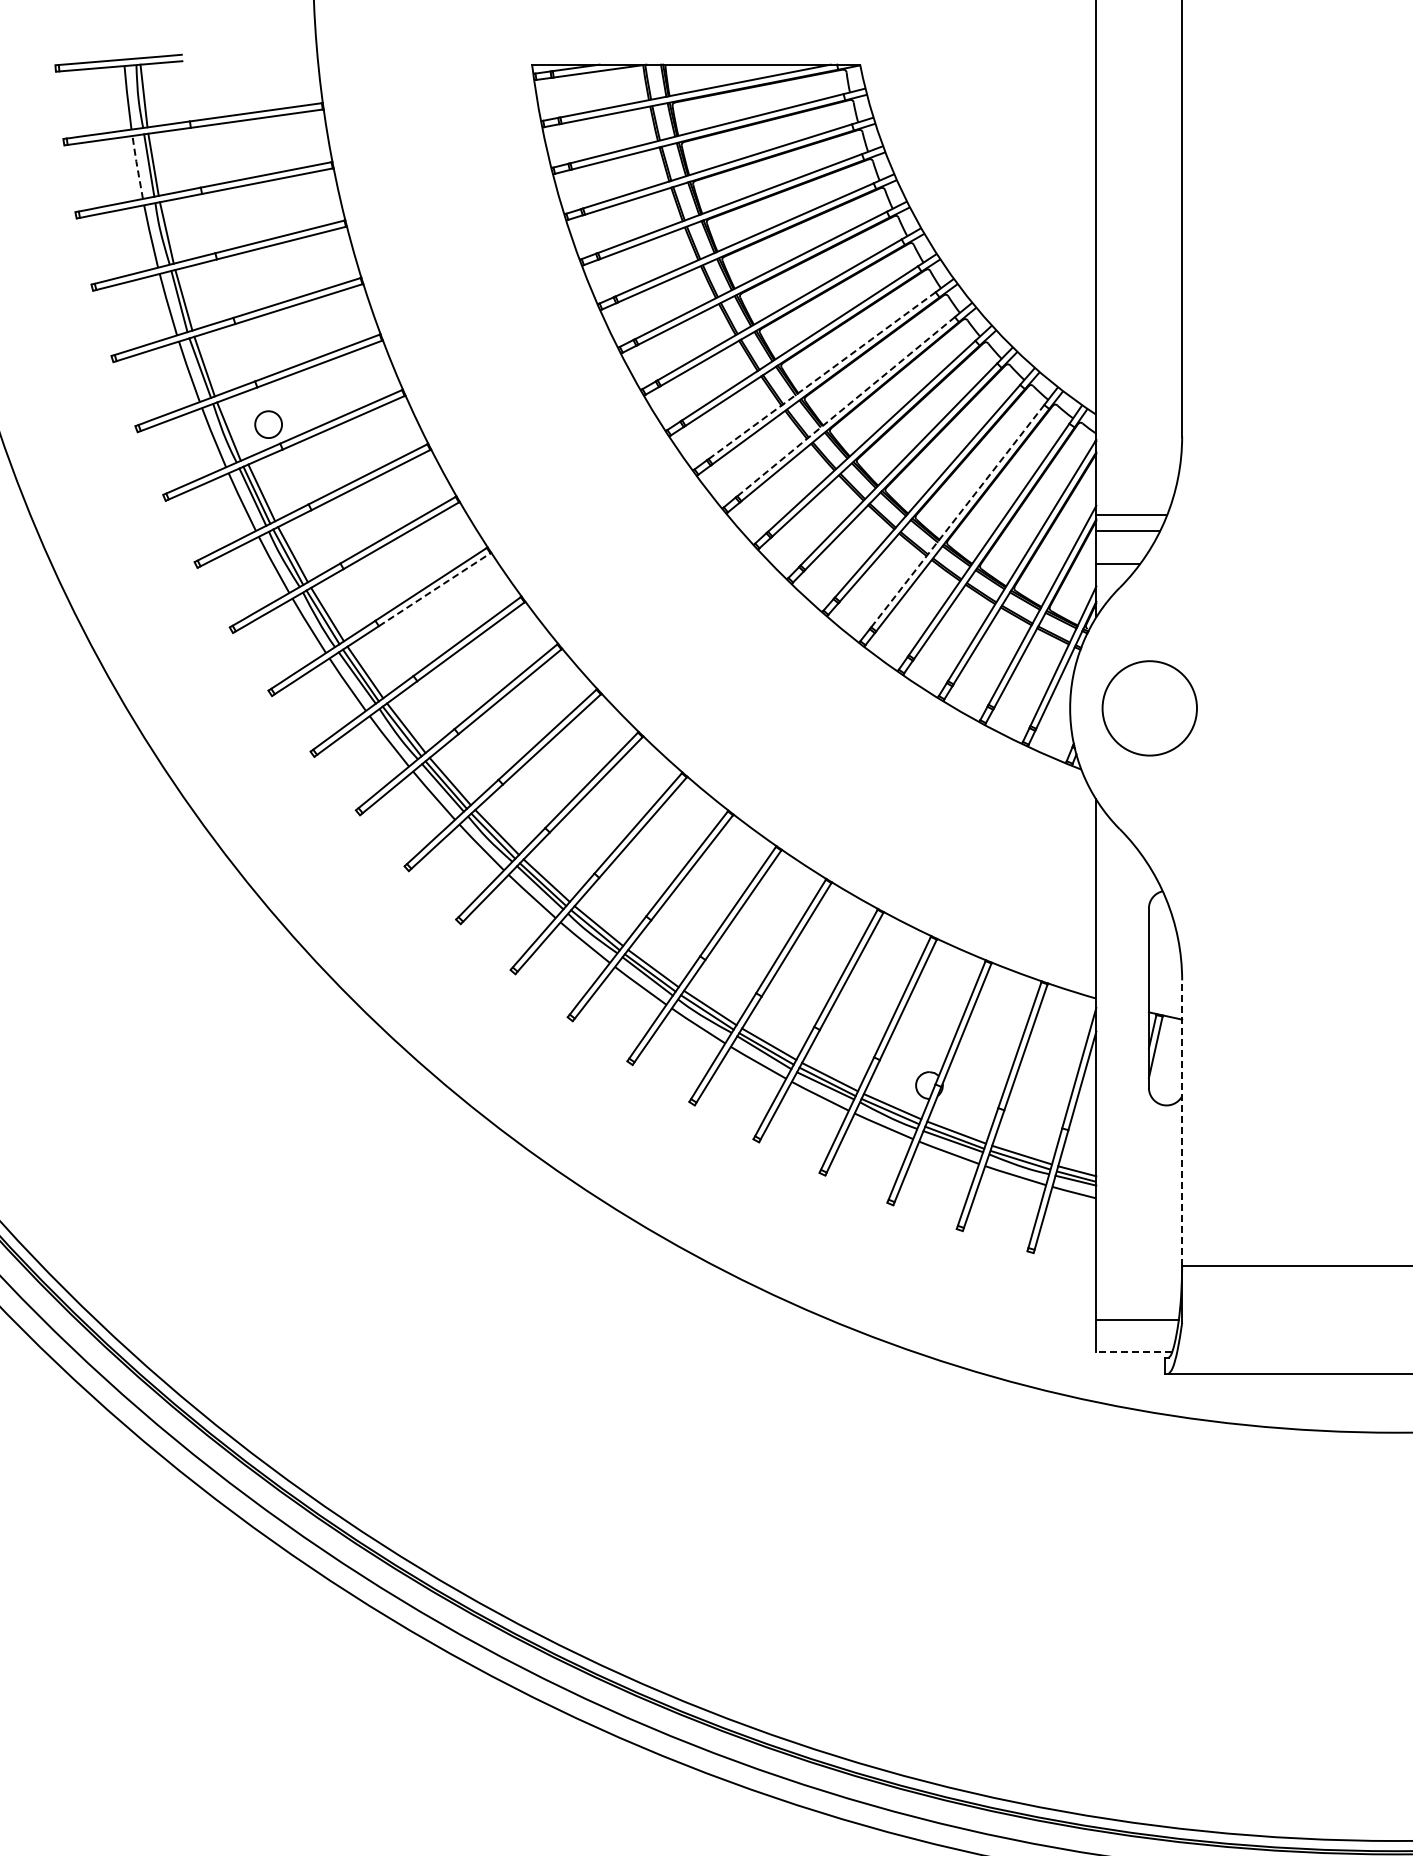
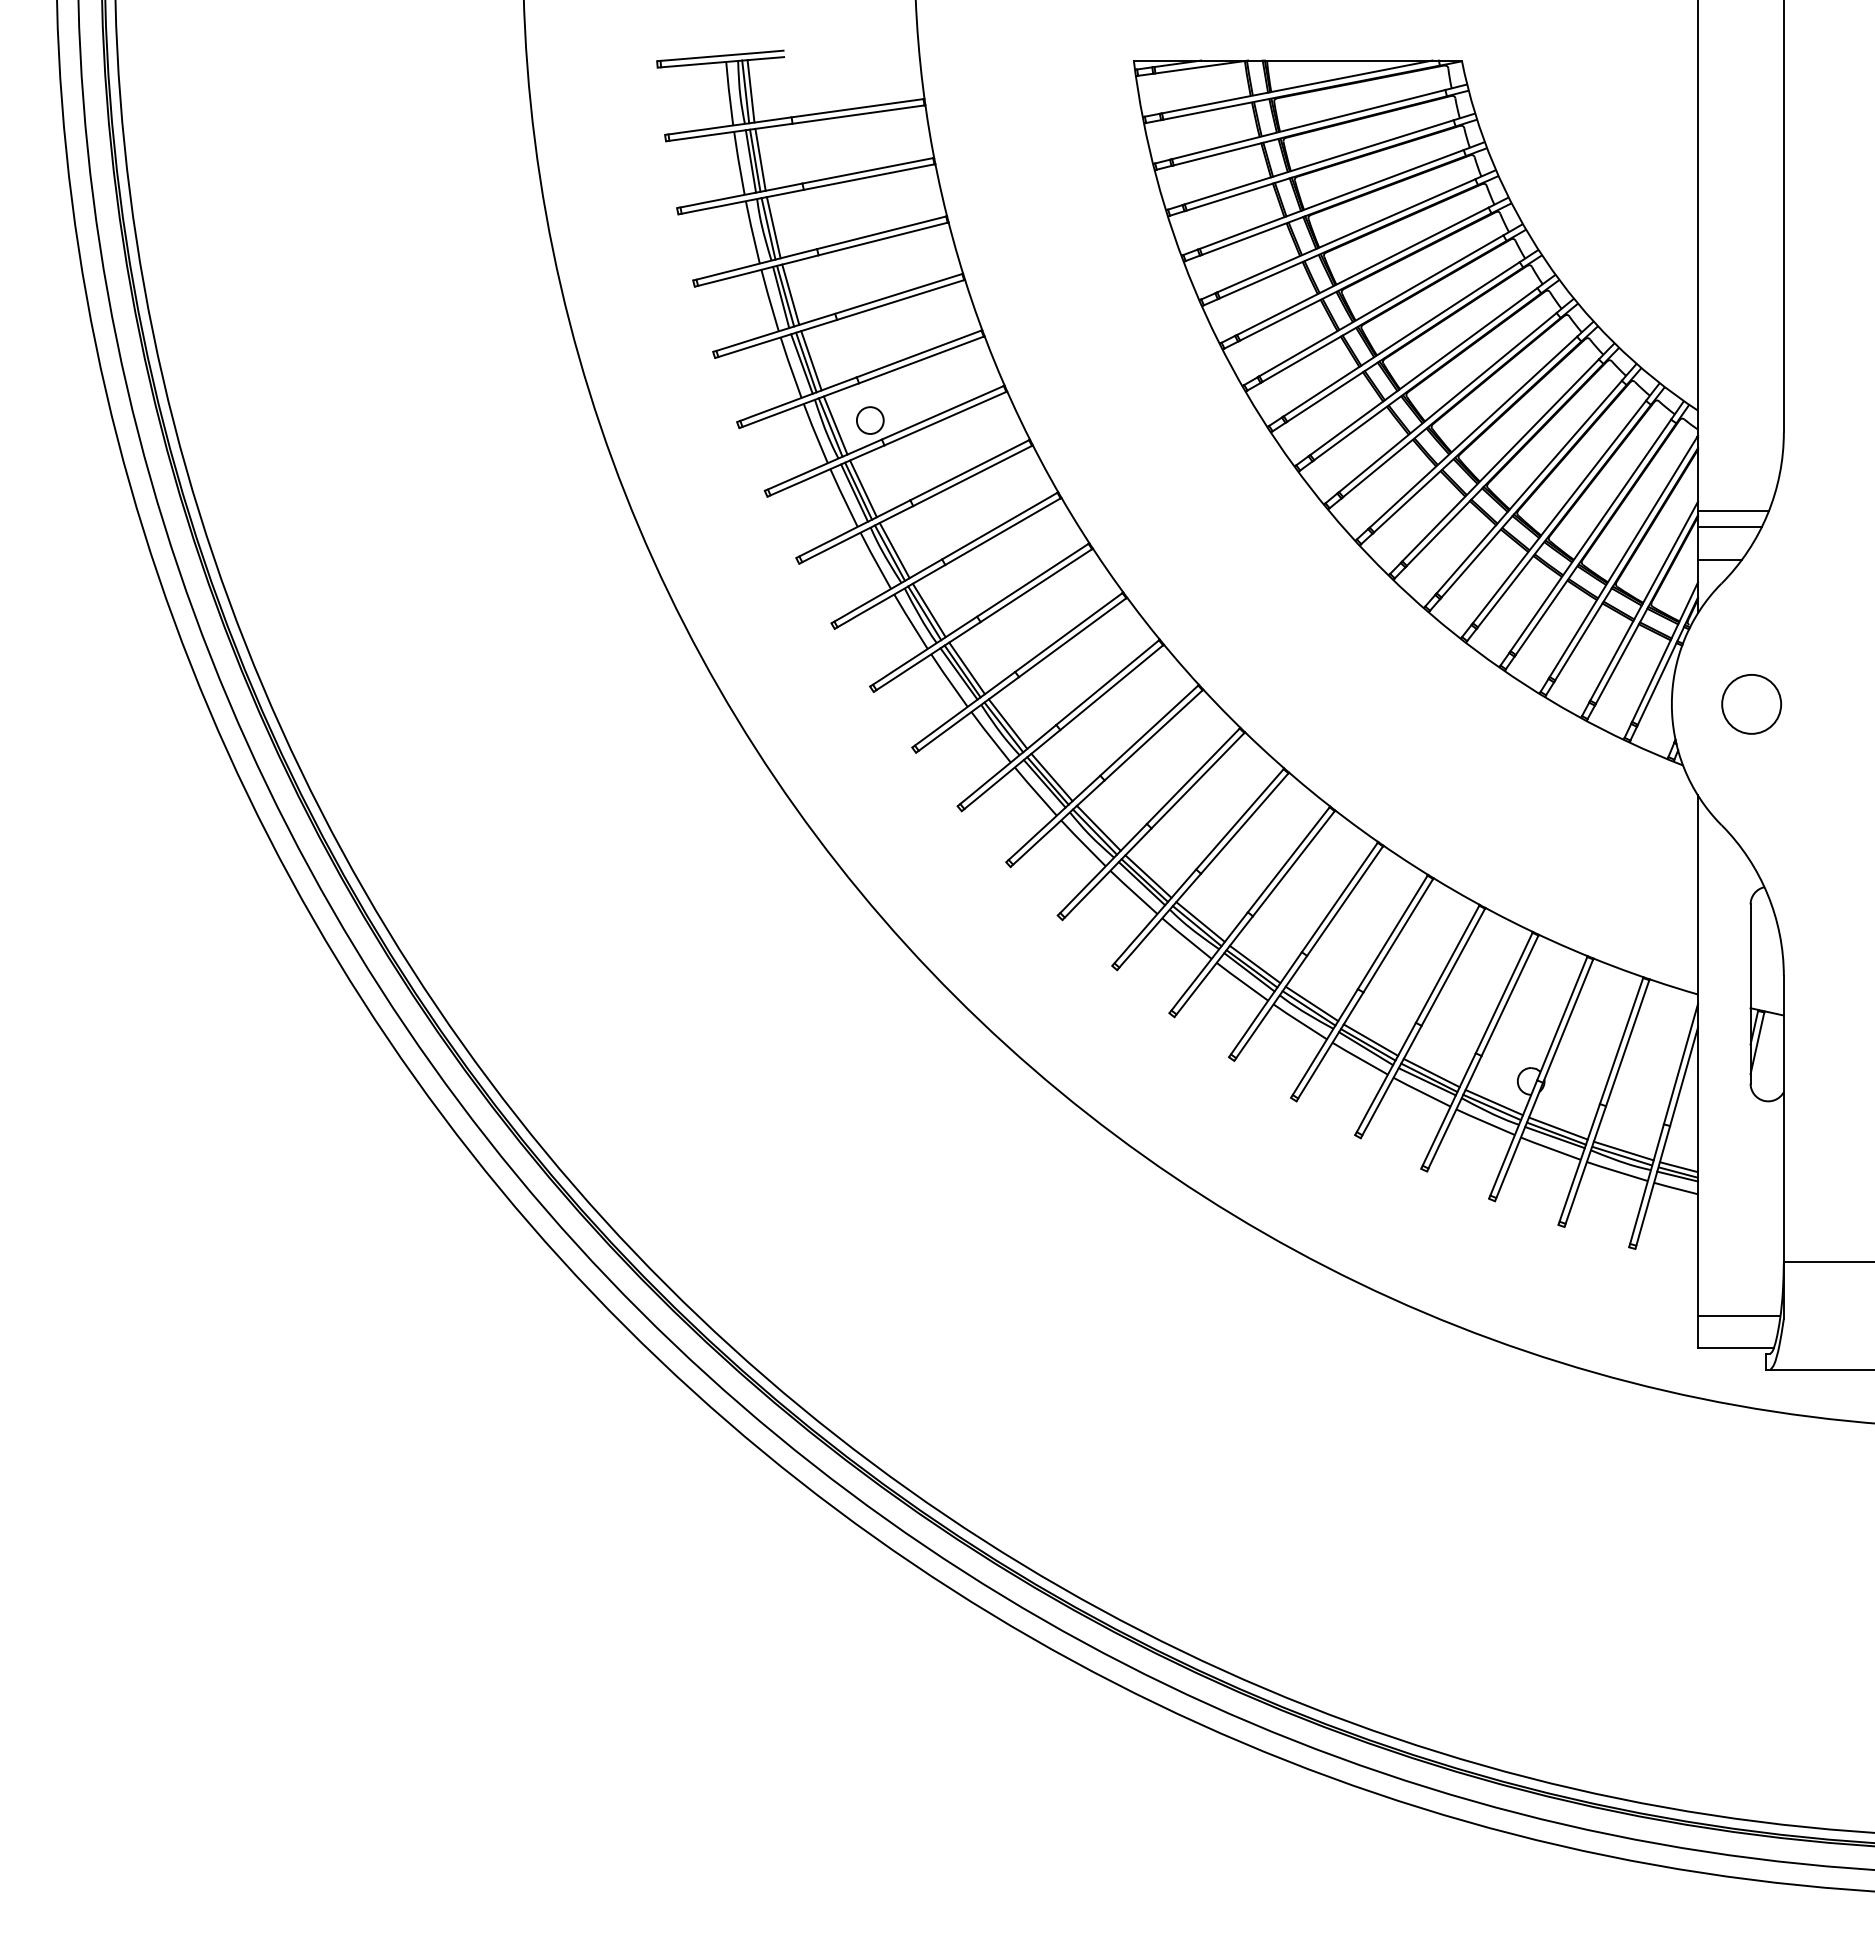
line: (148, 95) -> (750, 91), added
line: (158, 163) -> (760, 159), added
line: (137, 167) -> (739, 163), dashed -> solid
line: (171, 231) -> (773, 227), added
line: (188, 298) -> (790, 294), added
line: (209, 364) -> (811, 360), added
line: (821, 375) -> (1423, 371), dashed -> solid
line: (845, 406) -> (1447, 402), dashed -> solid
line: (233, 429) -> (835, 425), added
line: (957, 516) -> (1559, 512), dashed -> solid
line: (434, 589) -> (1036, 585), dashed -> solid
circle: (1149, 708) -> (1751, 704), size x0.62
line: (1181, 1122) -> (1783, 1118), dashed -> solid
line: (1133, 1352) -> (1735, 1348), dashed -> solid

